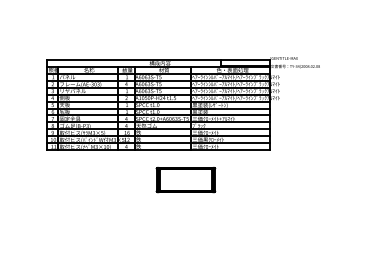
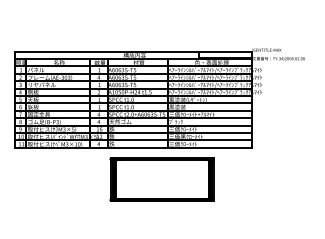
part: (185, 179) -> (161, 178), size x1.67

